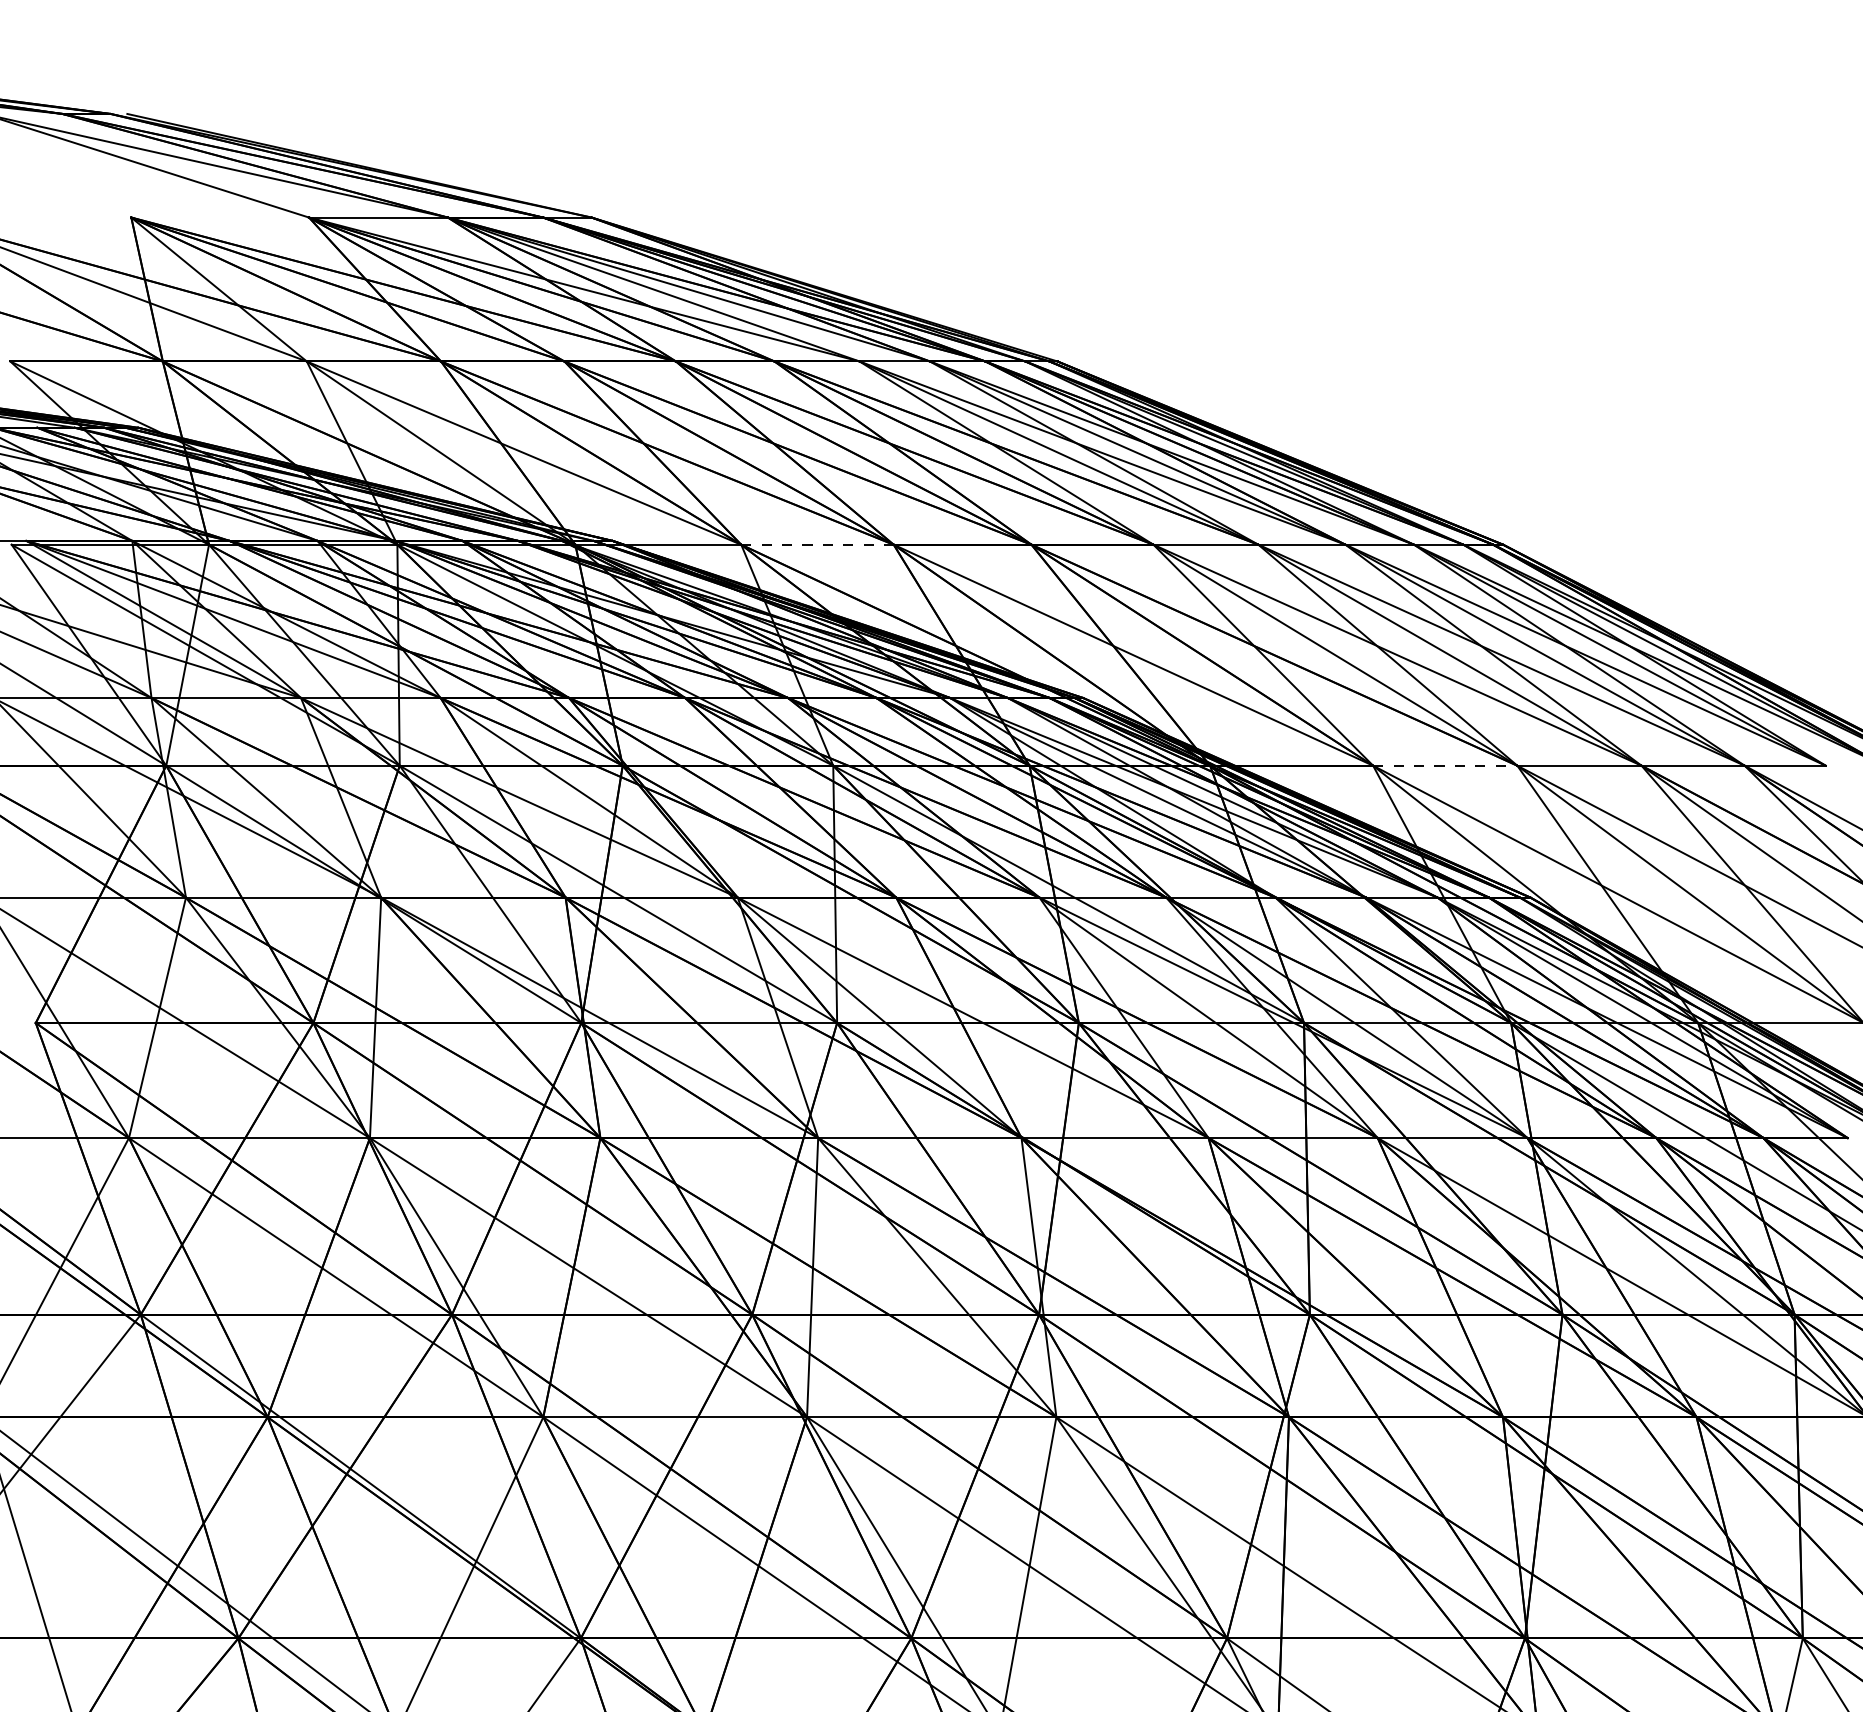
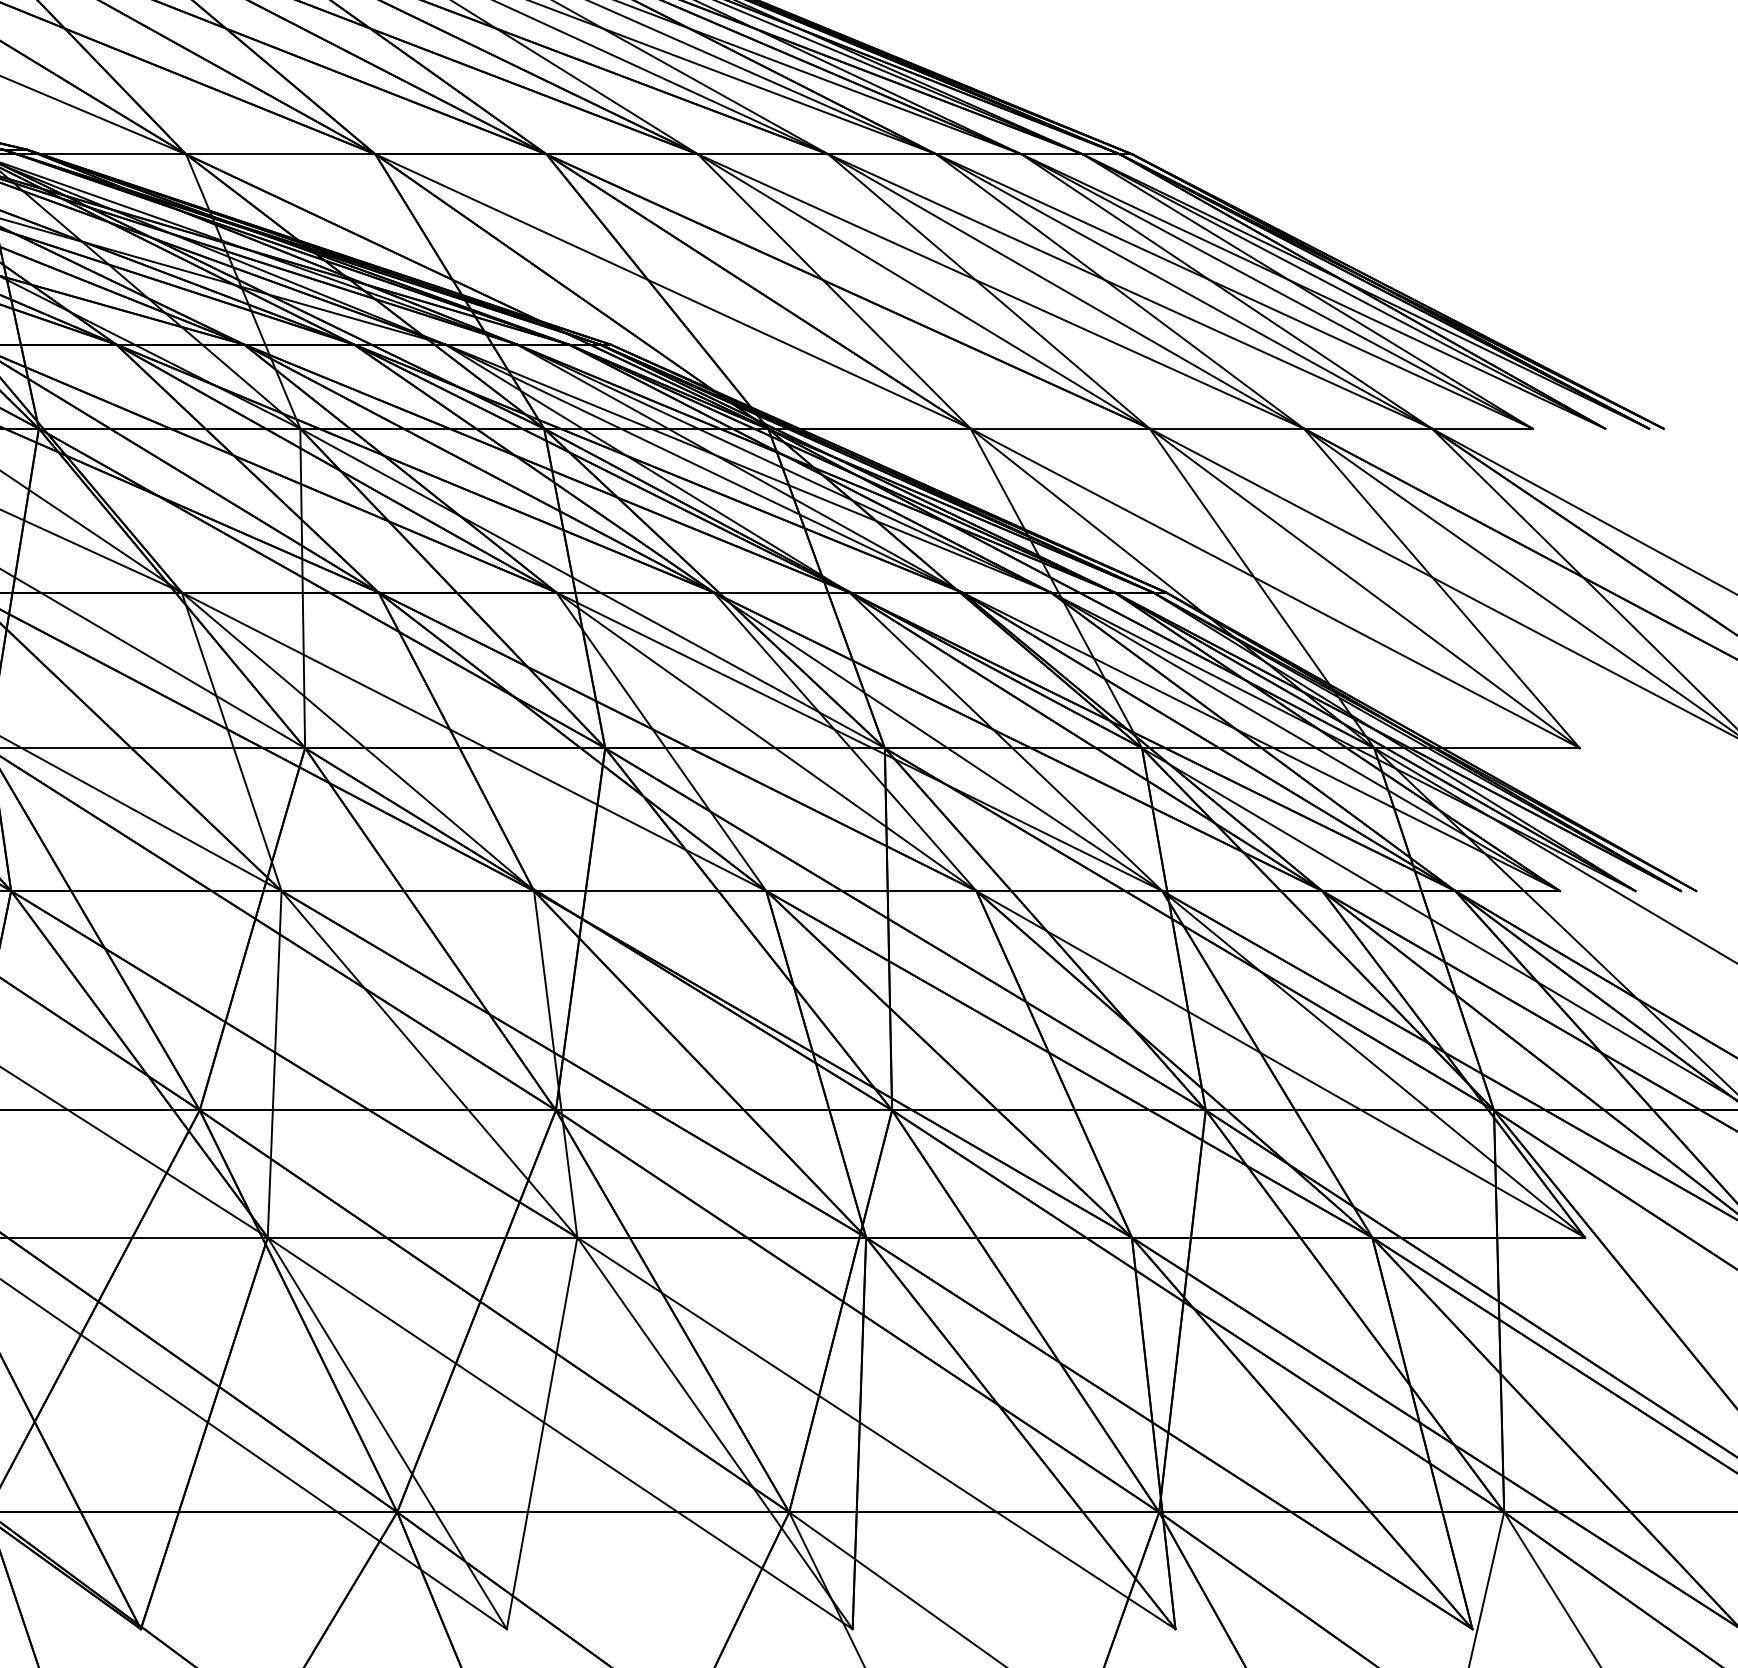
line: (818, 544) -> (281, 153), dashed -> solid
line: (1445, 765) -> (1060, 428), dashed -> solid

